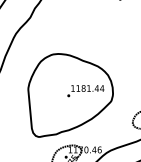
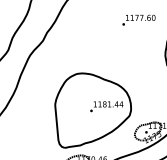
part: (69, 95) -> (92, 110), moved

